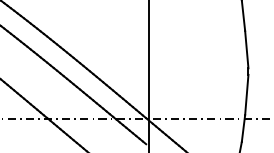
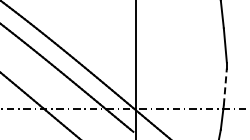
line: (246, 94) -> (225, 86), solid -> dashed

